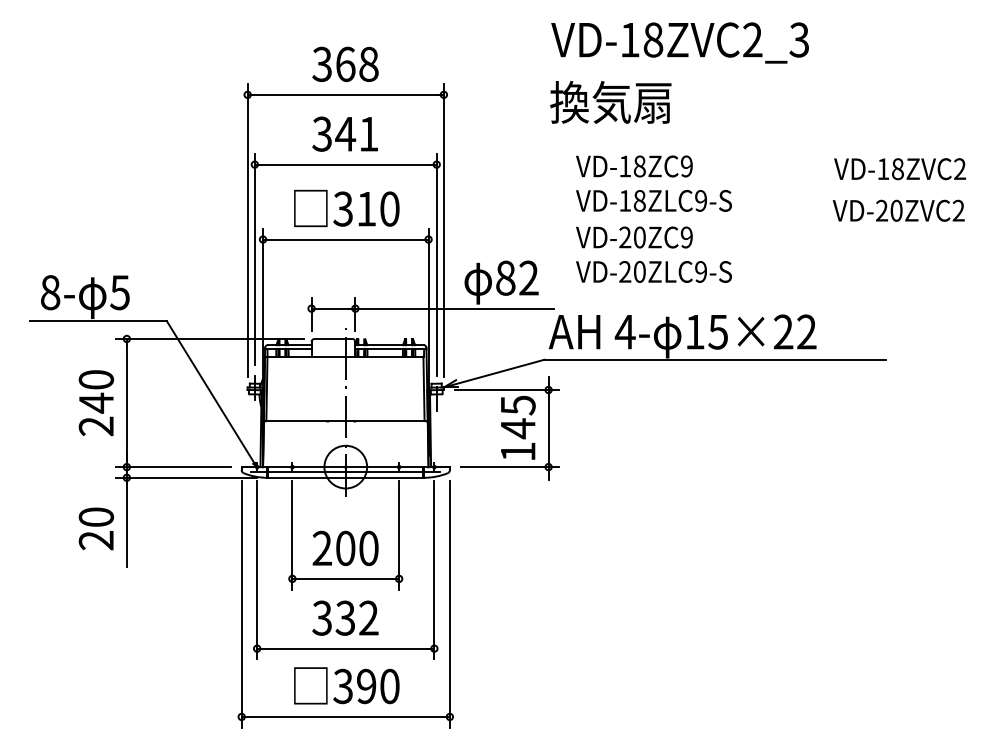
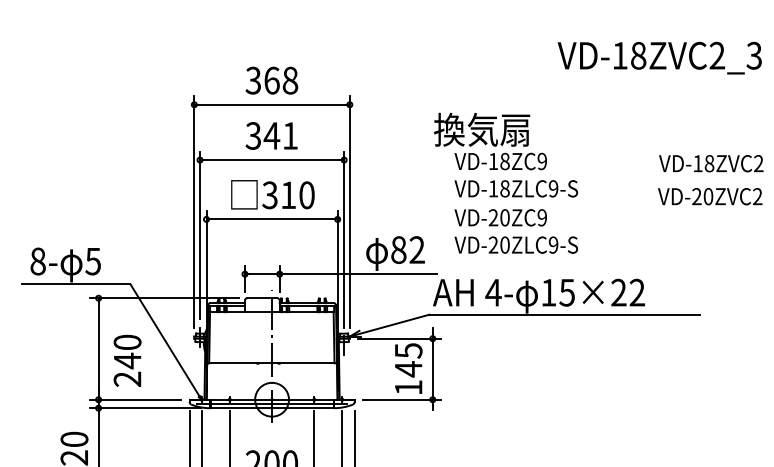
text: (679, 42) -> (659, 57), moved
text: (610, 102) -> (481, 129), moved
text: (95, 403) -> (126, 361), moved

